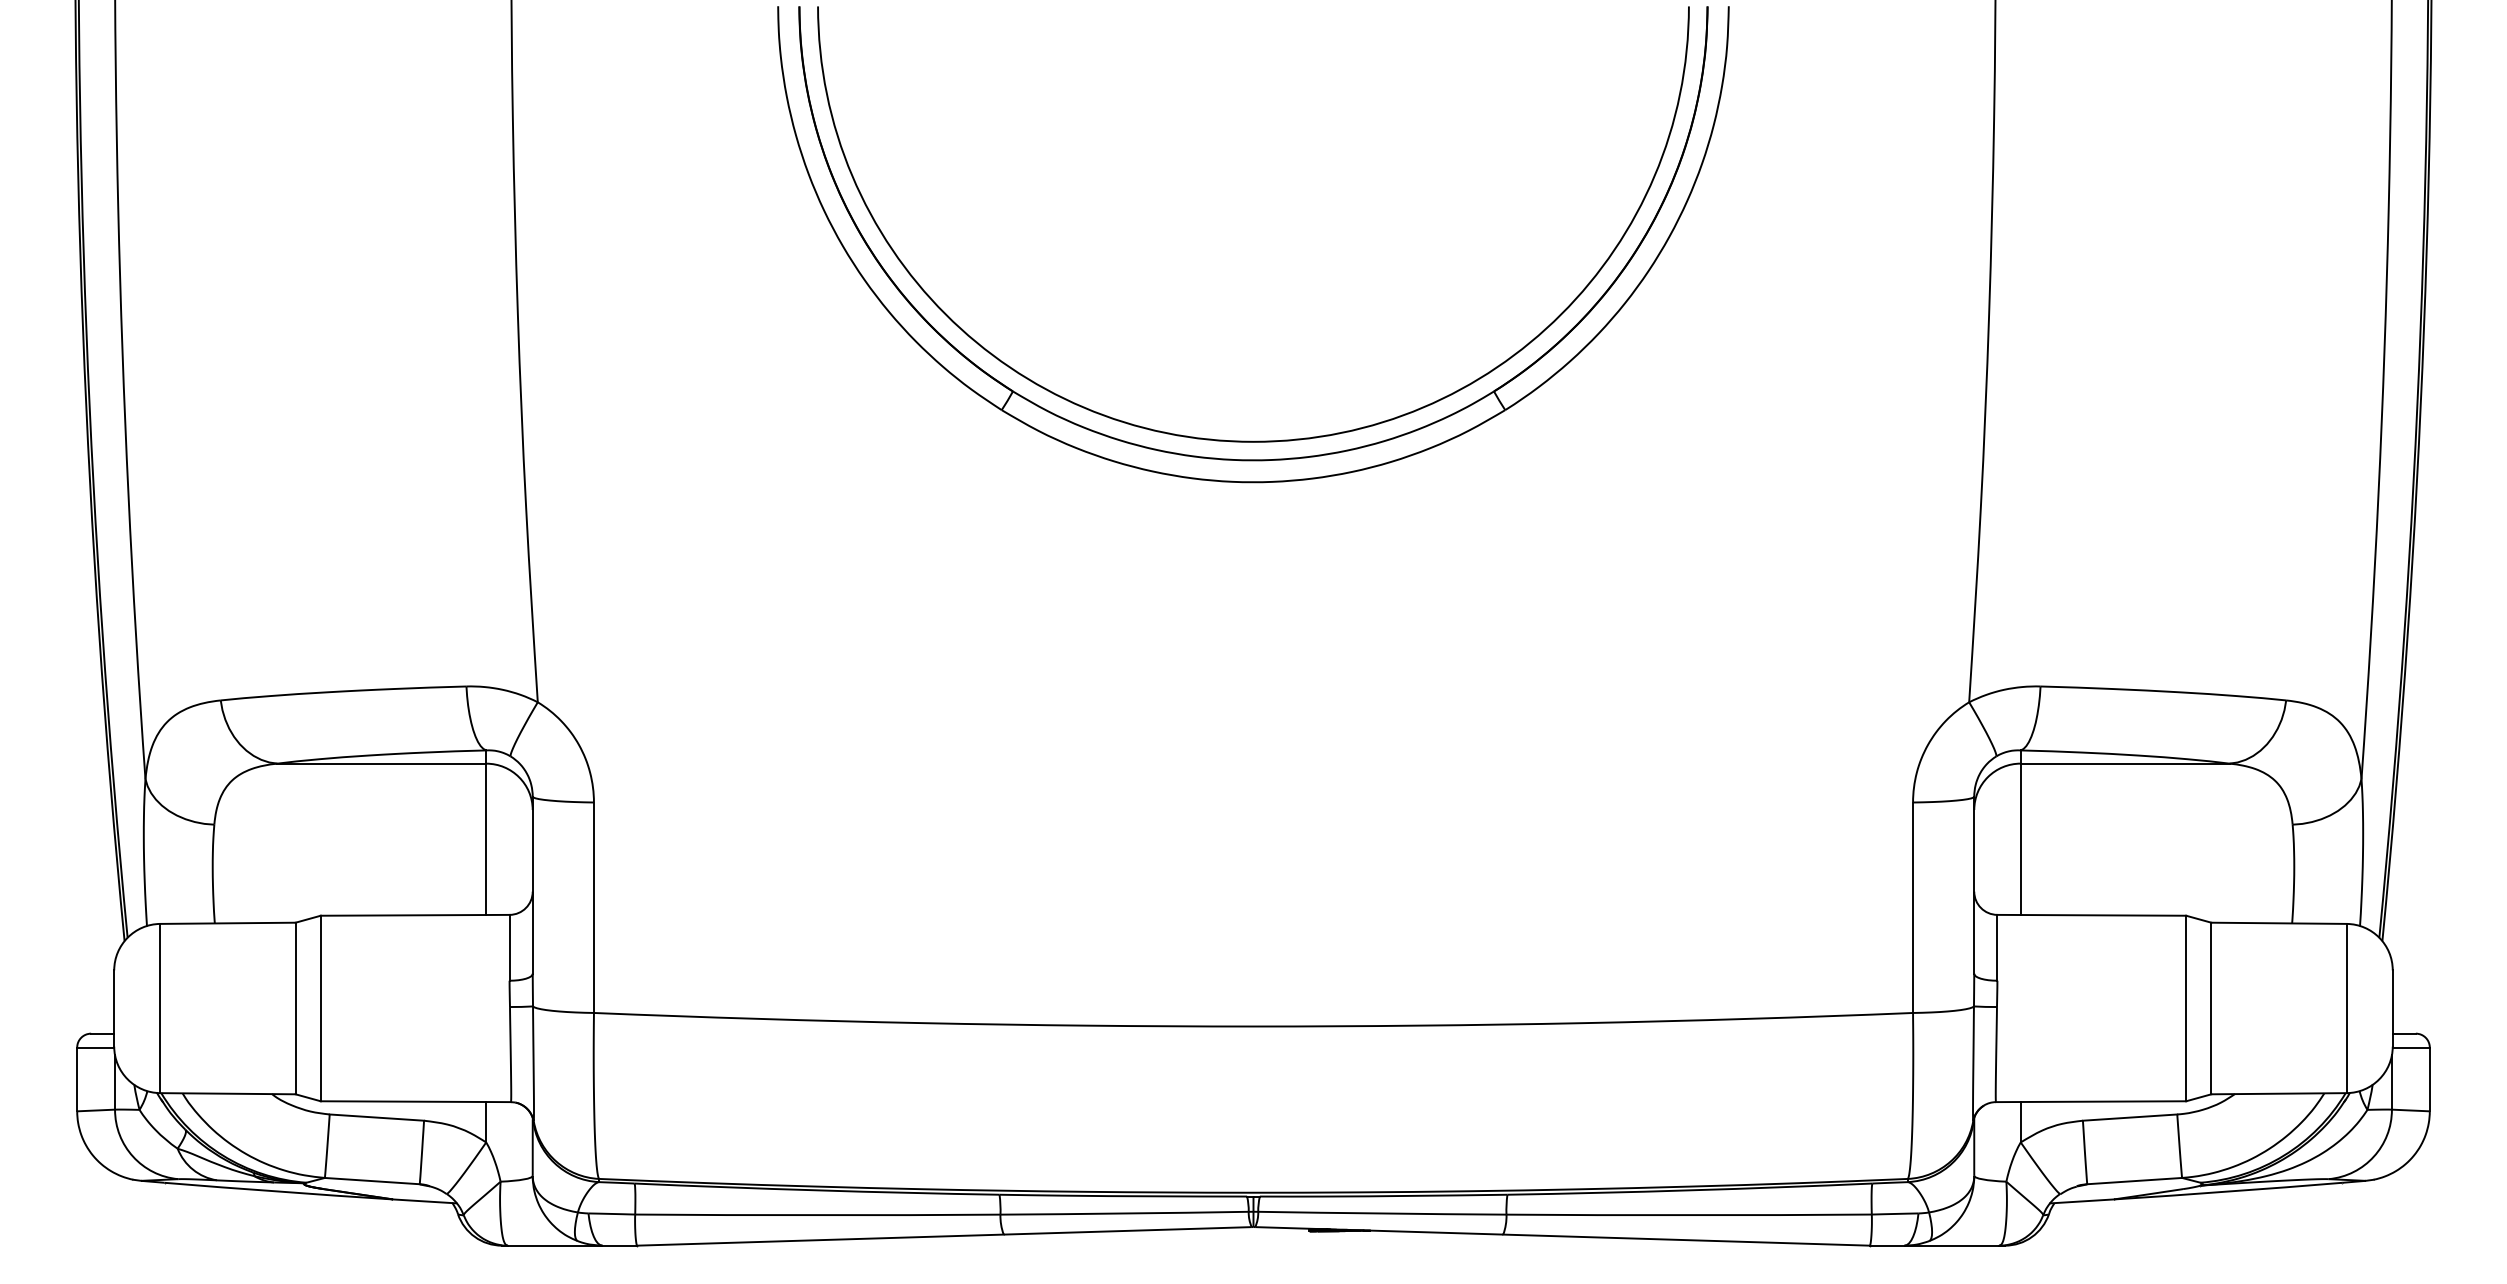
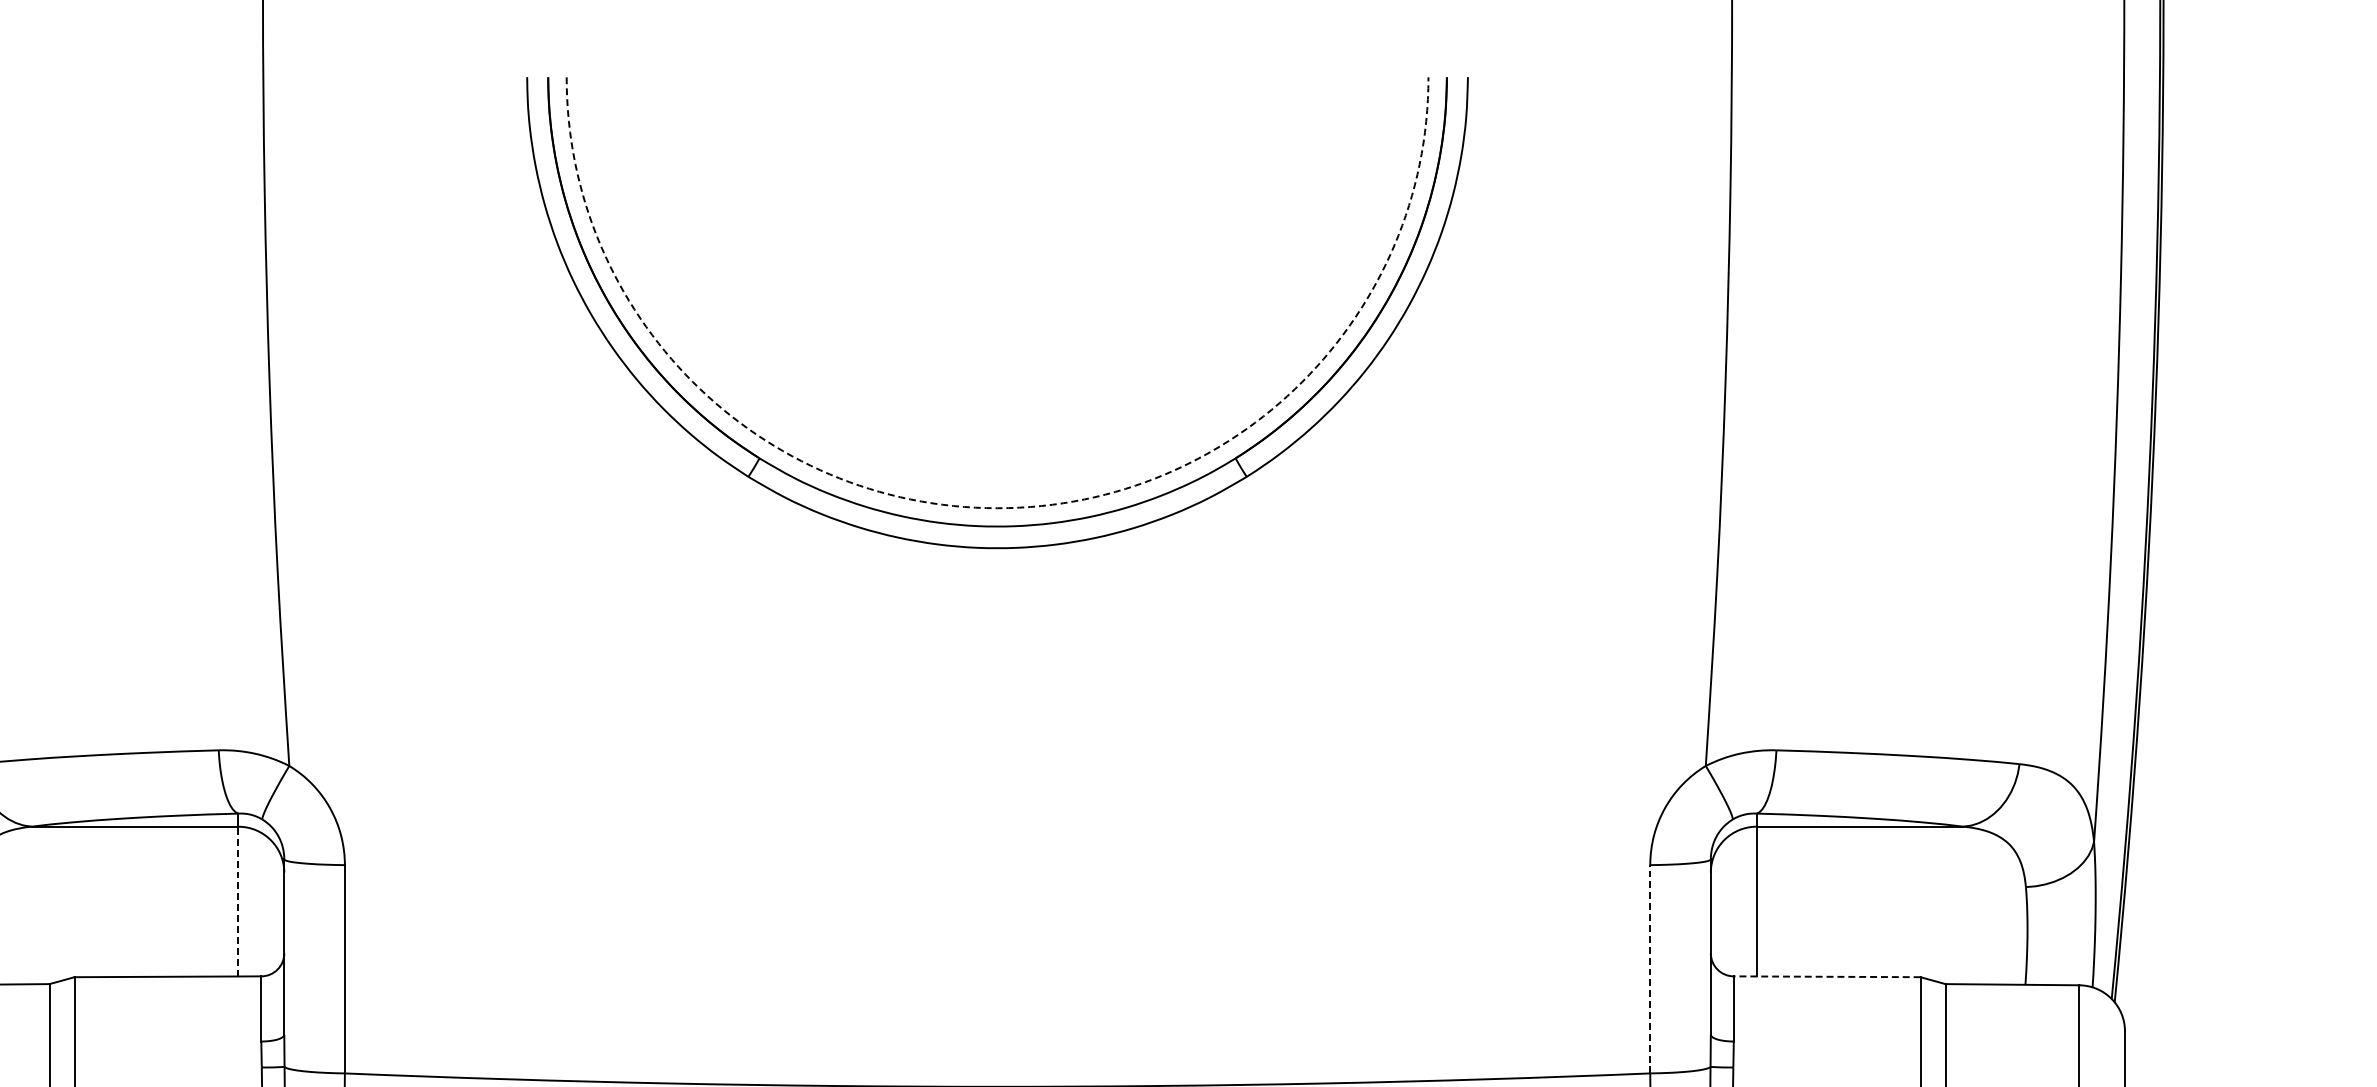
arc: (1253, 441) -> (997, 507), solid -> dashed
line: (486, 839) -> (238, 901), solid -> dashed
line: (1913, 907) -> (1650, 969), solid -> dashed
line: (2091, 915) -> (1826, 976), solid -> dashed

